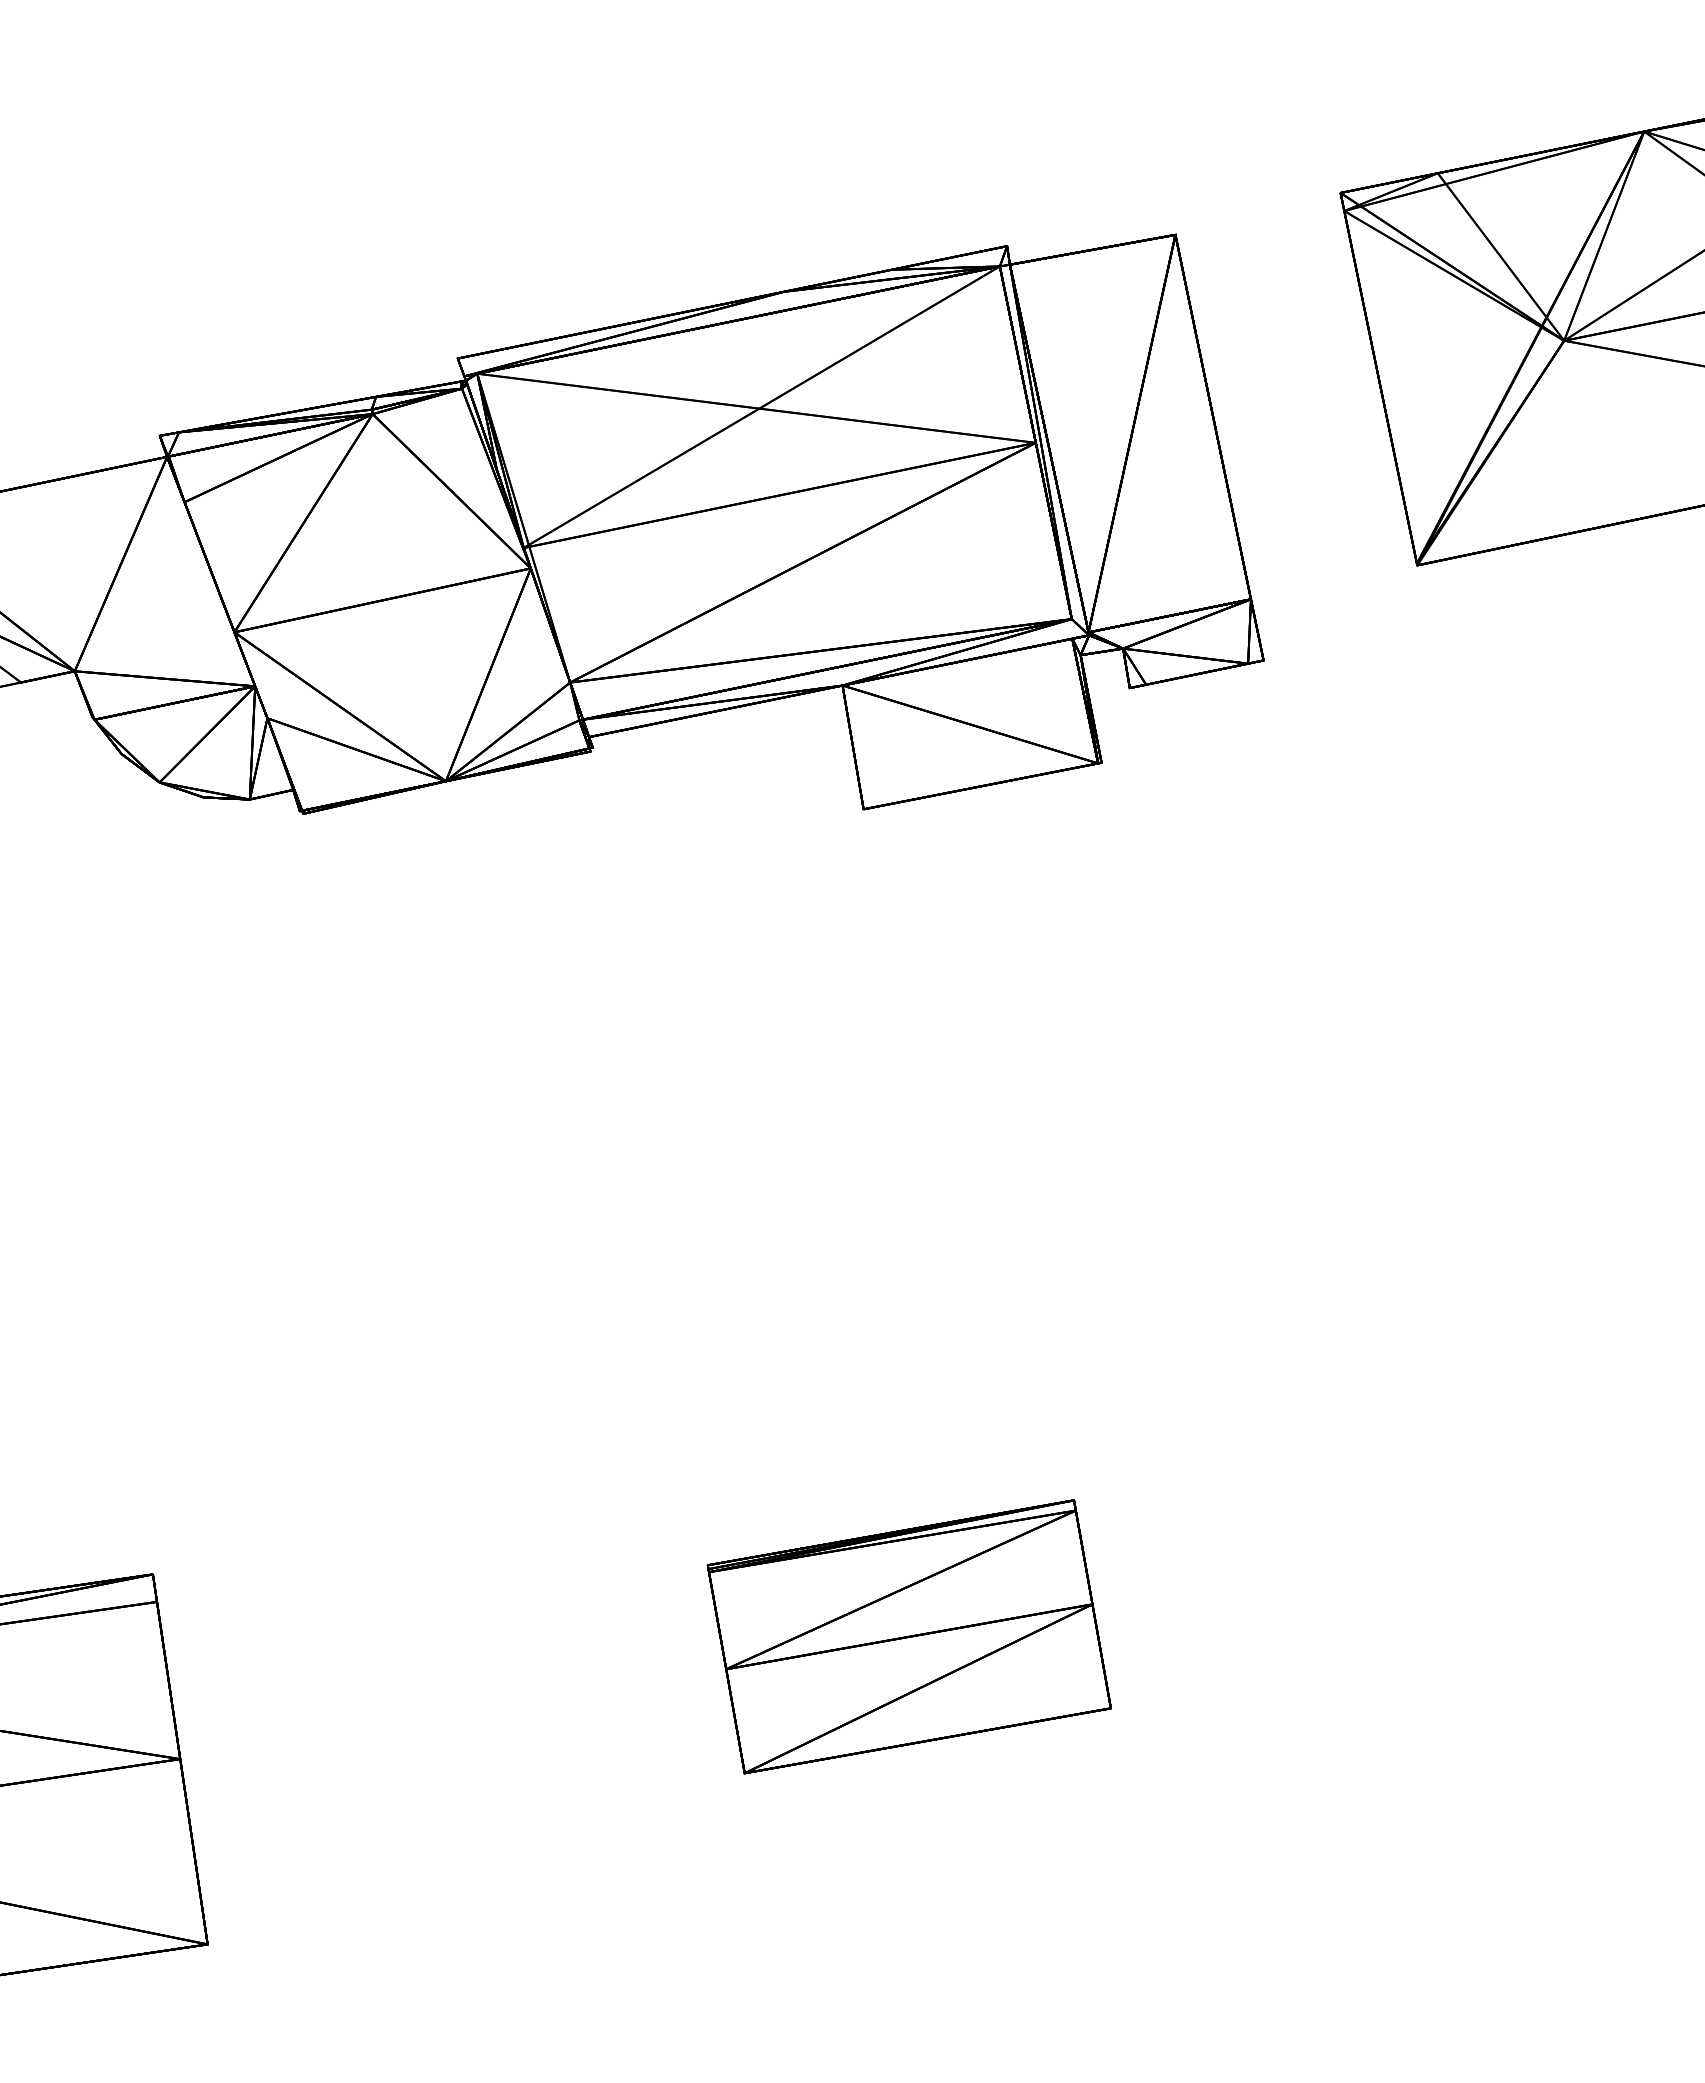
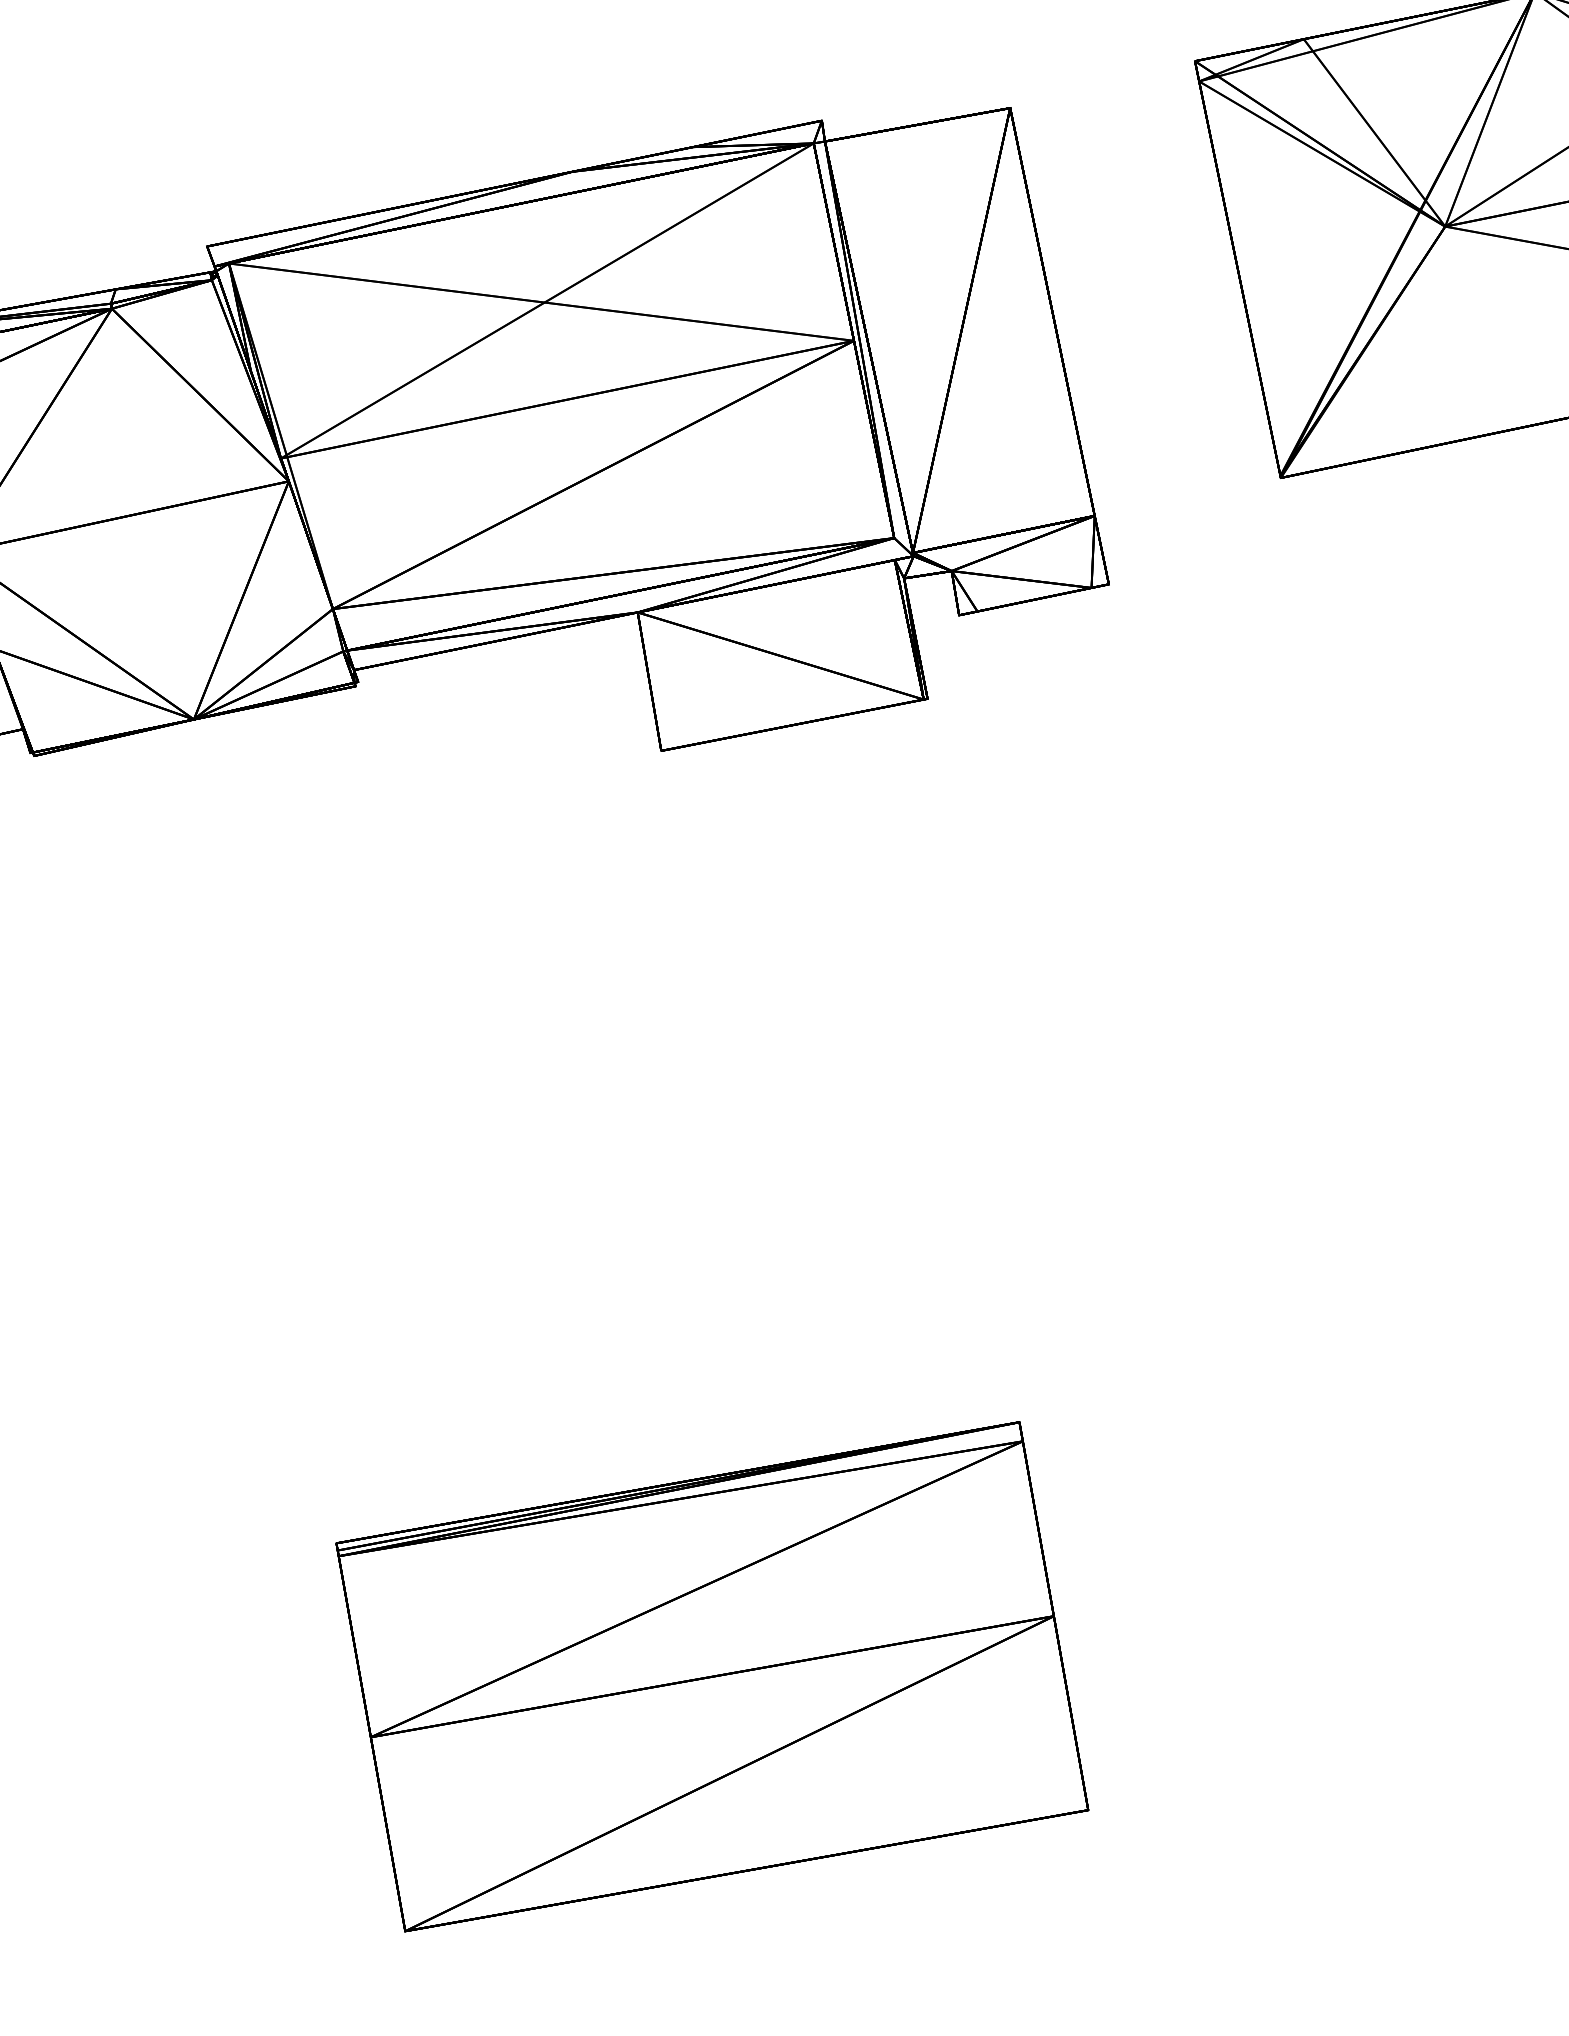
part: (909, 1636) -> (712, 1676), size x1.67

